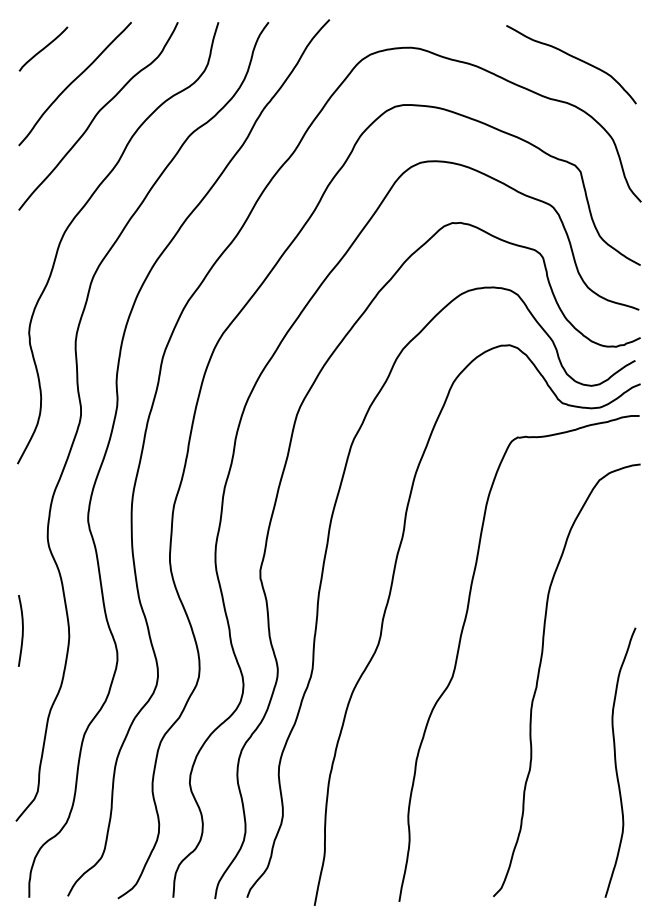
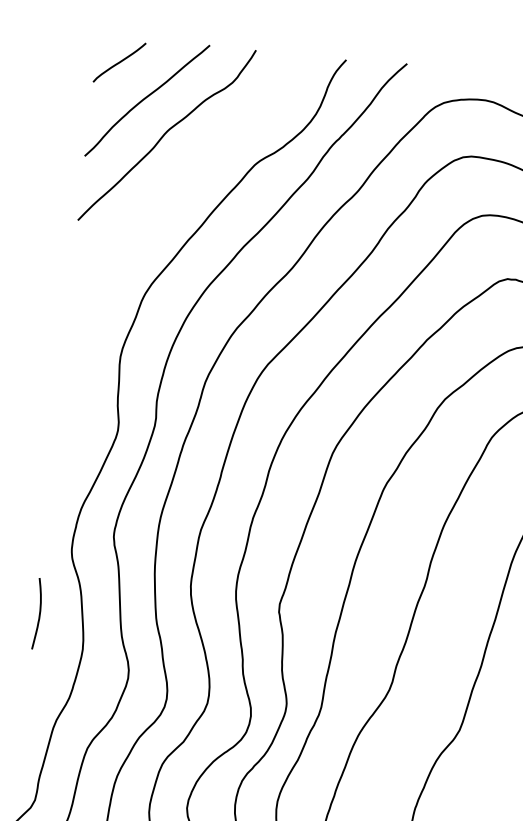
curve: (80, 212) -> (138, 229), removed
curve: (22, 630) -> (39, 613), moved

